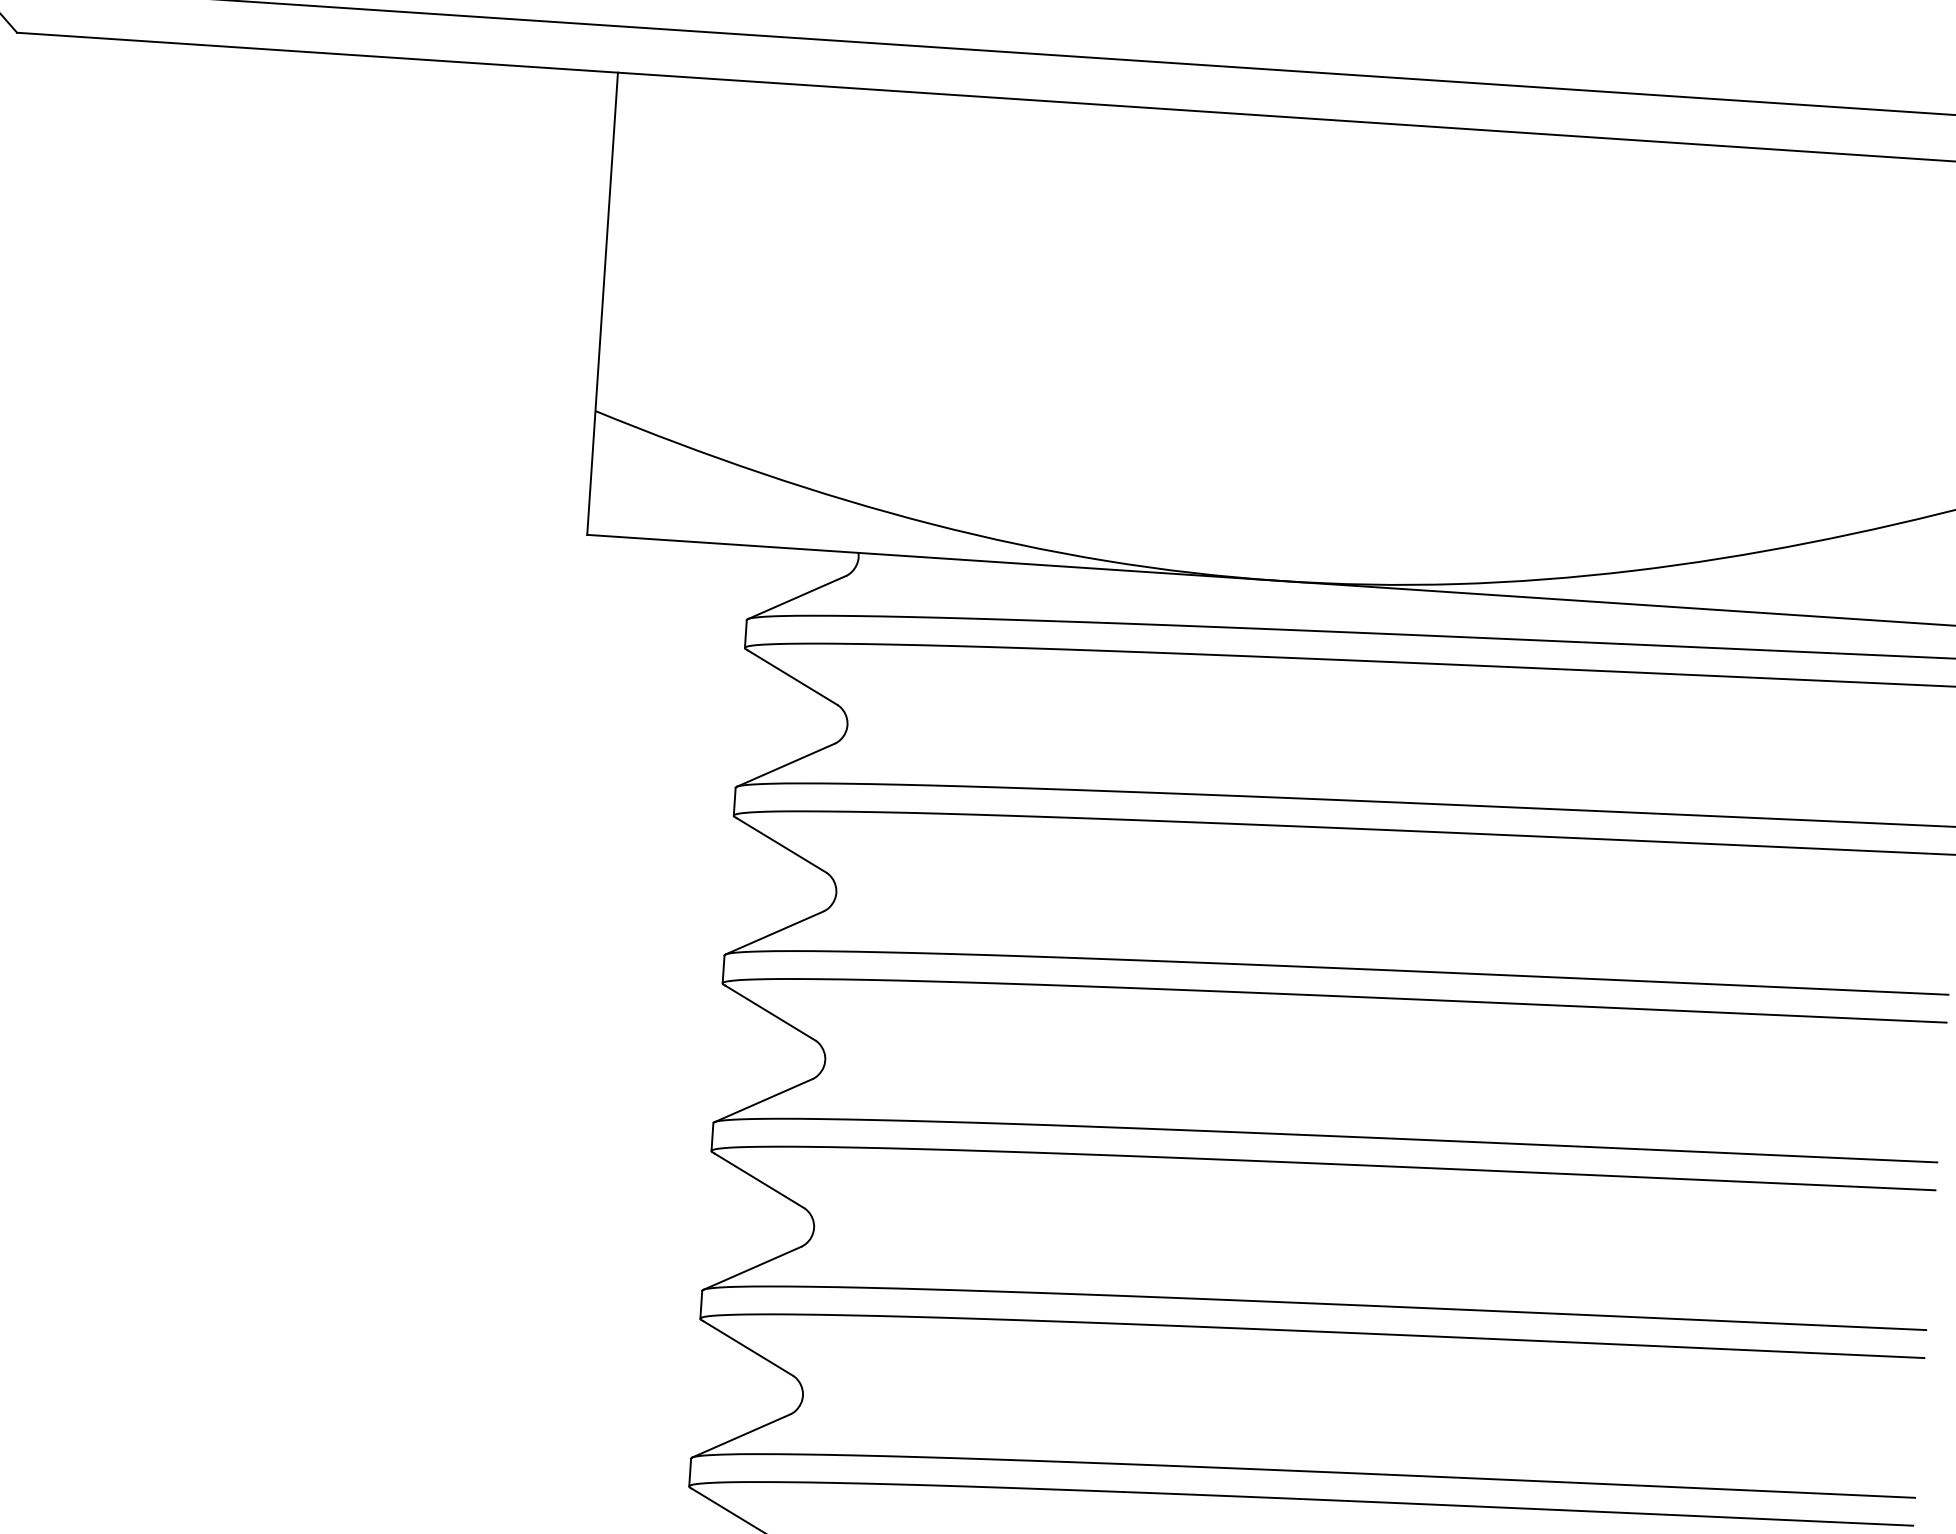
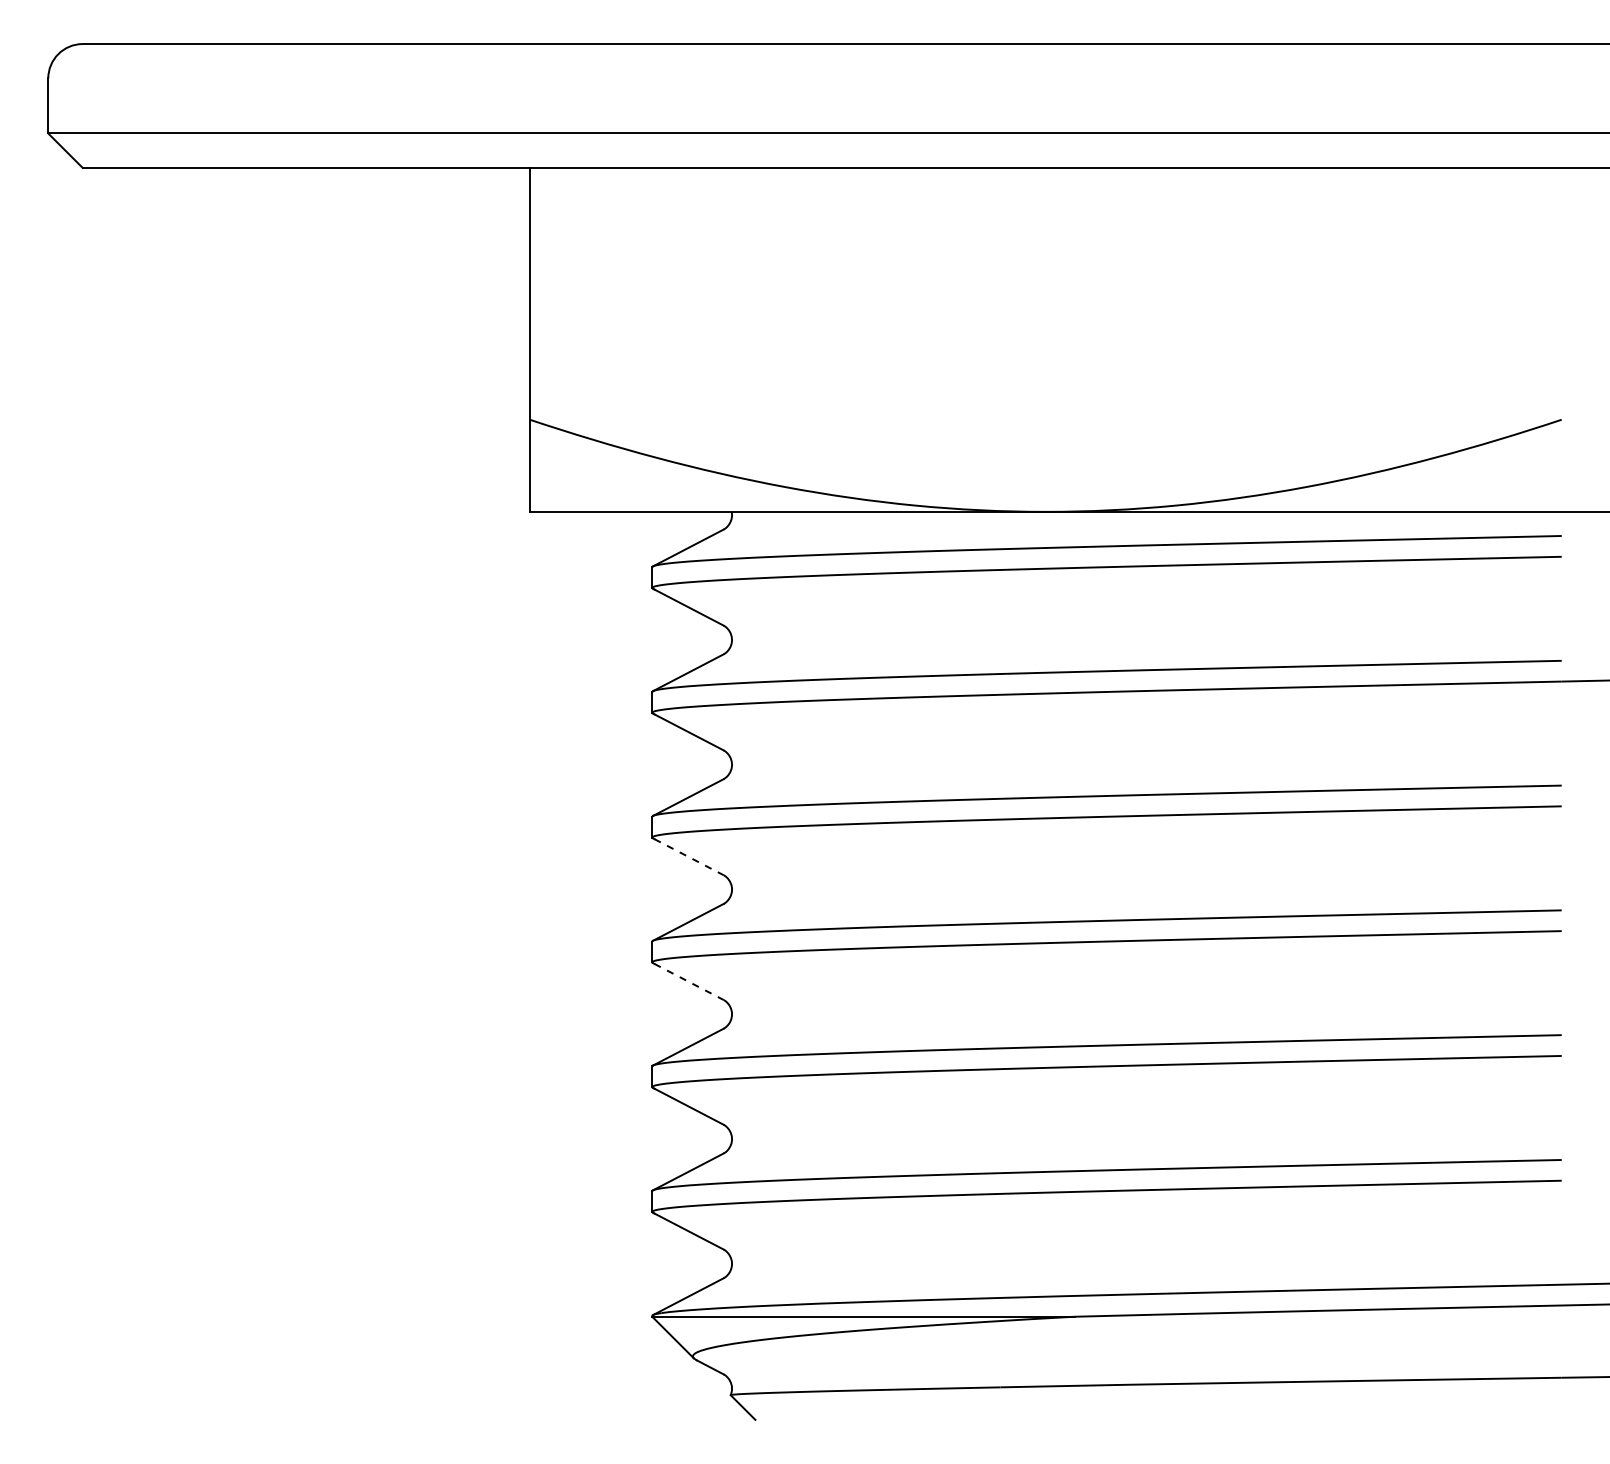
line: (770, 1013) -> (689, 857), solid -> dashed
line: (759, 1181) -> (689, 982), solid -> dashed

